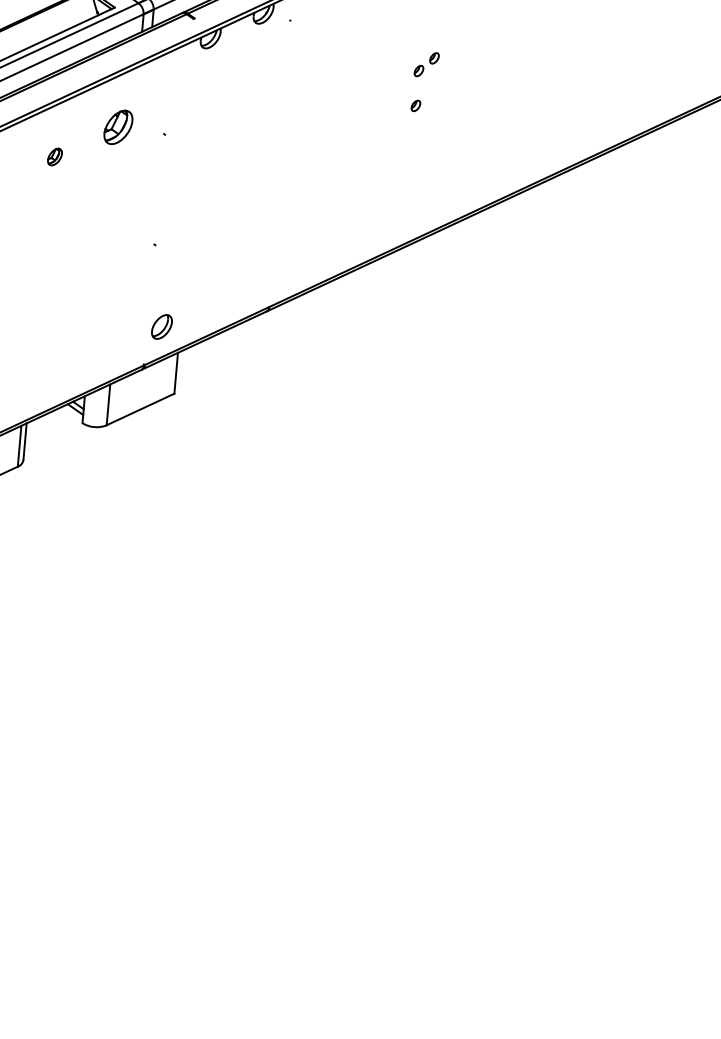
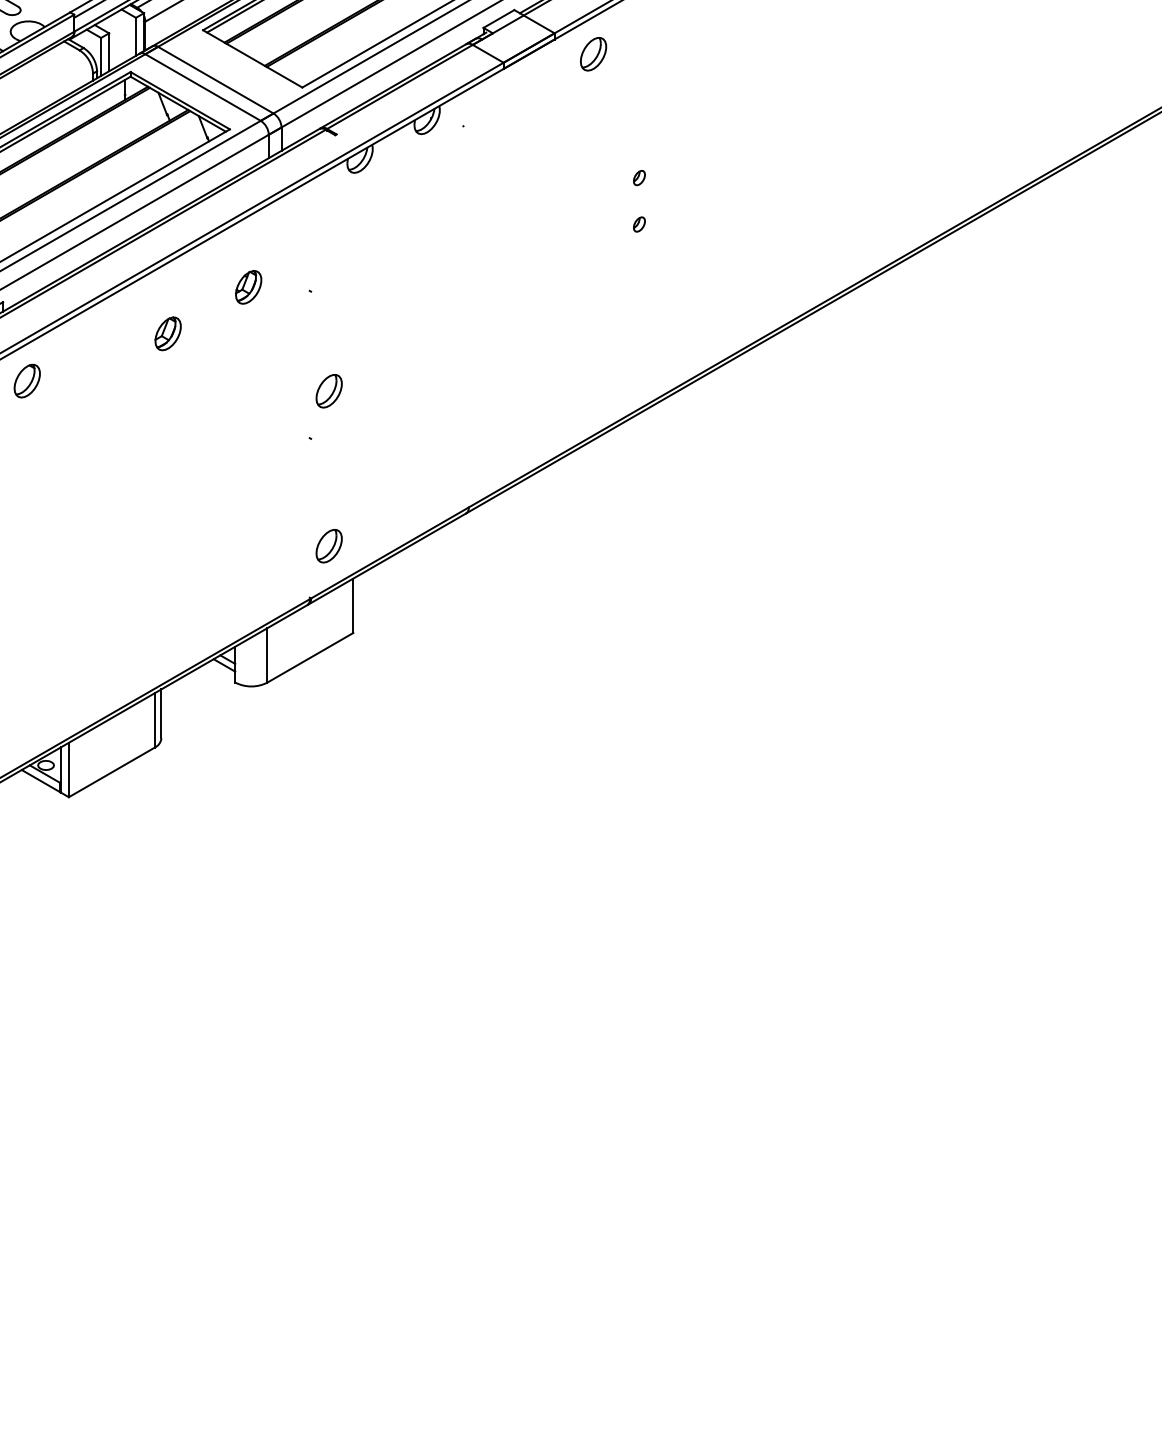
part: (434, 58) -> (658, 159), removed
part: (118, 127) -> (248, 287), size x0.71
part: (54, 156) -> (167, 333), size x1.43
part: (171, 210) -> (328, 391), added

